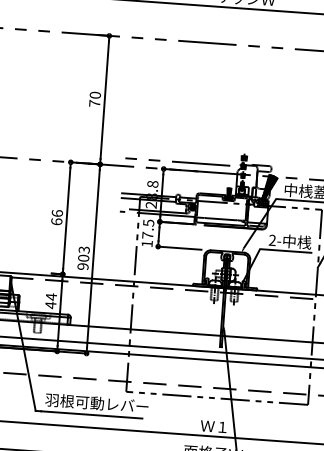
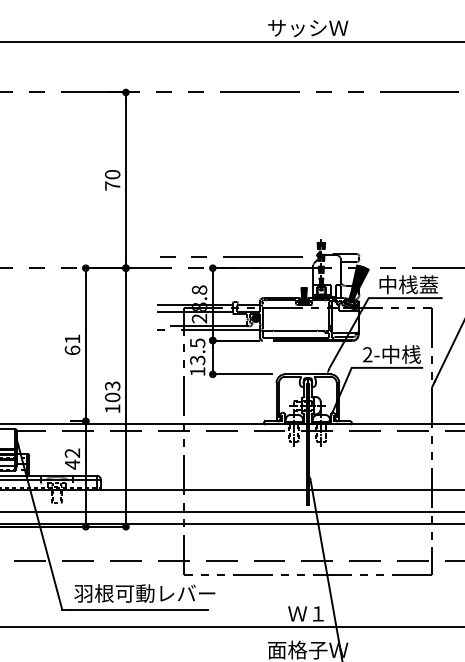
text: (57, 213) -> (72, 338), 66 -> 61
text: (147, 235) -> (197, 360), 17.5 -> 13.5
text: (82, 266) -> (112, 408), 903 -> 103
text: (50, 297) -> (71, 453), 44 -> 42

